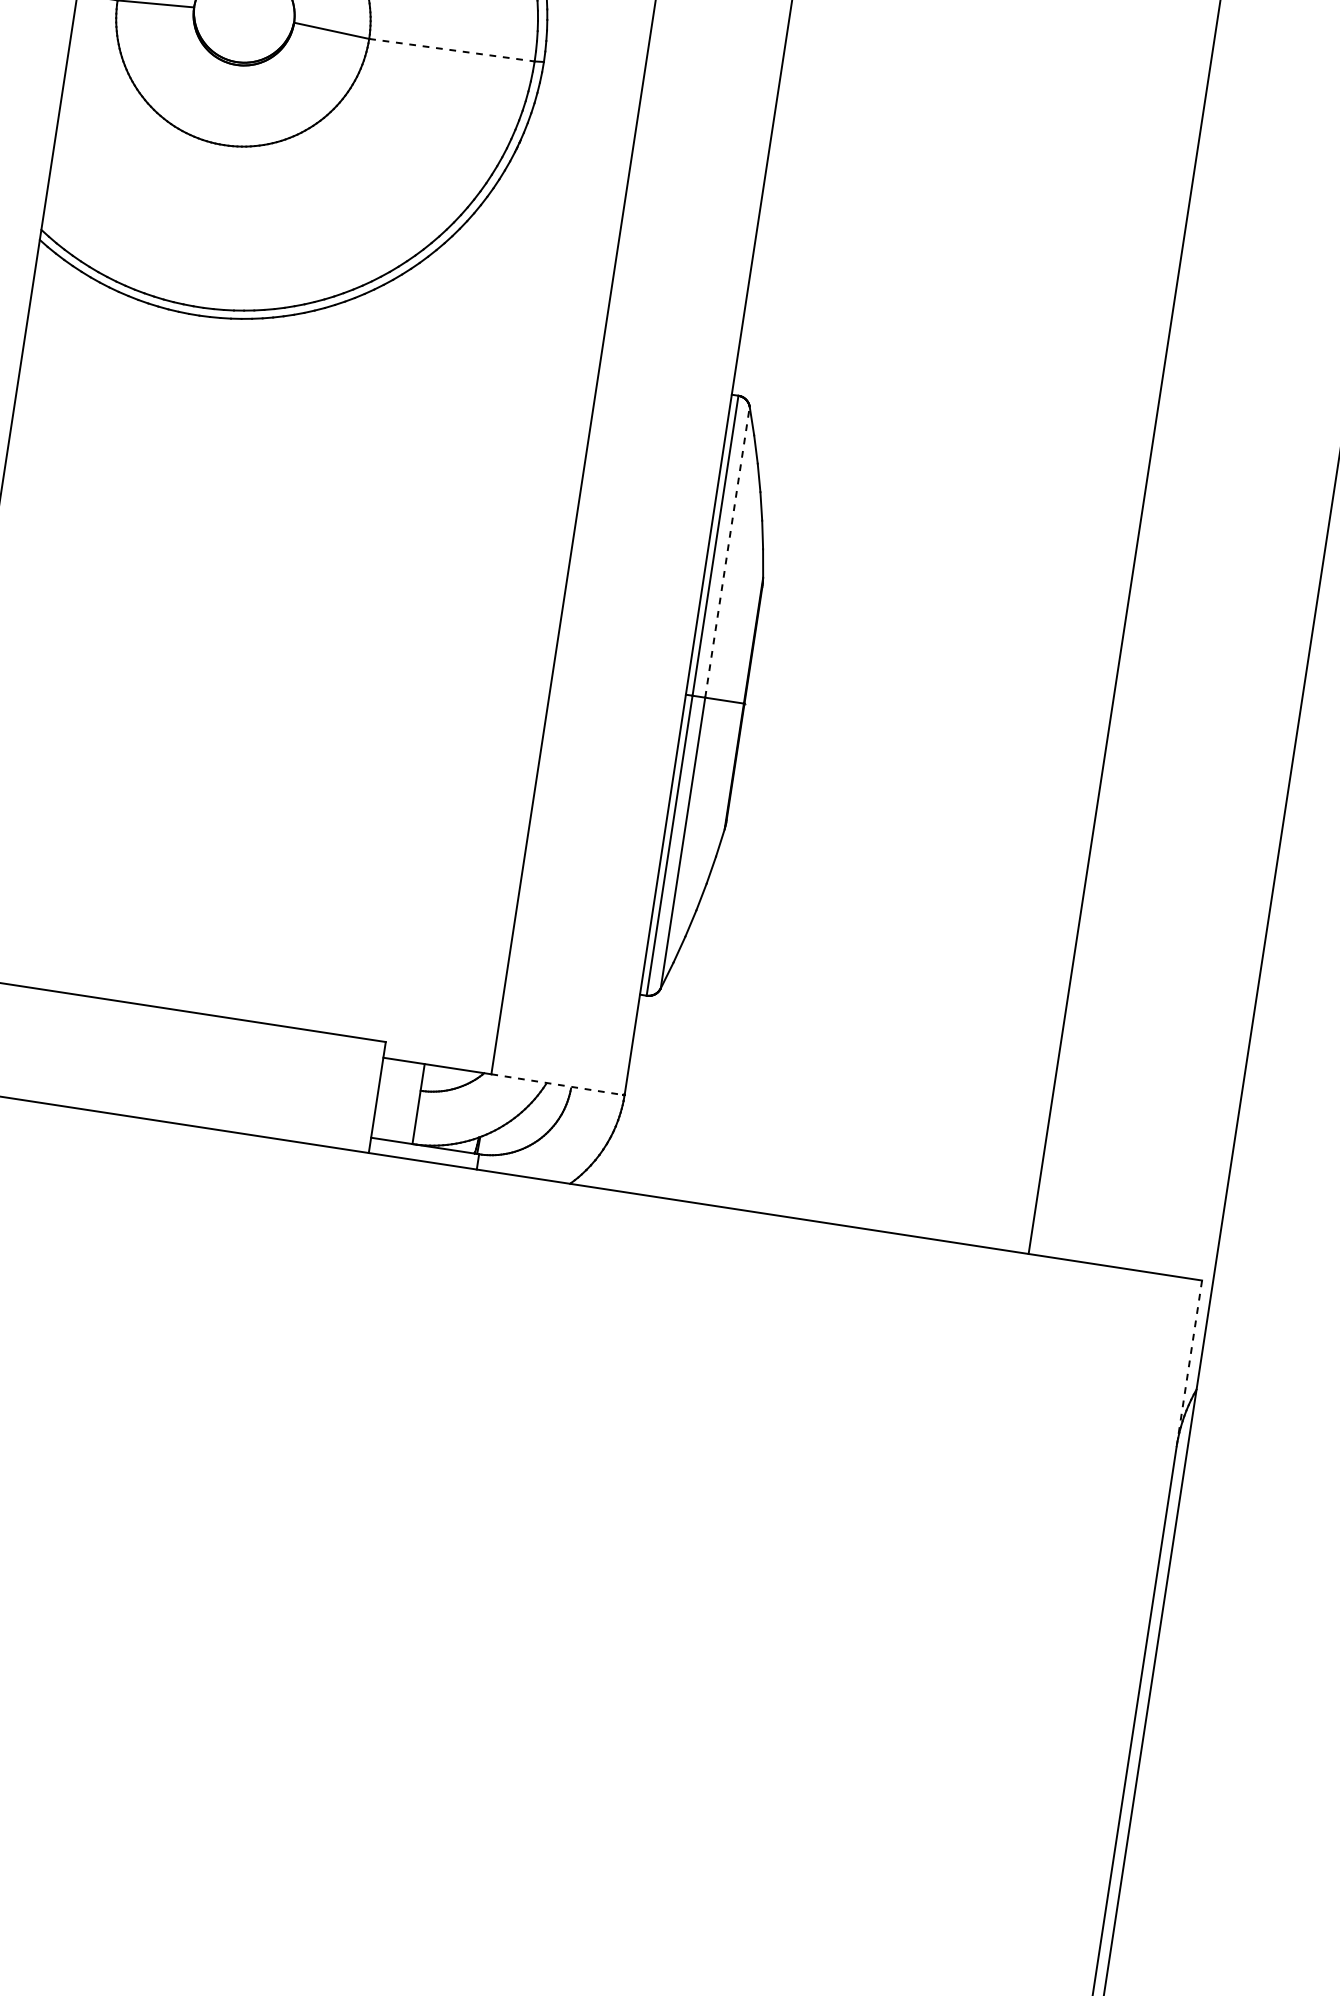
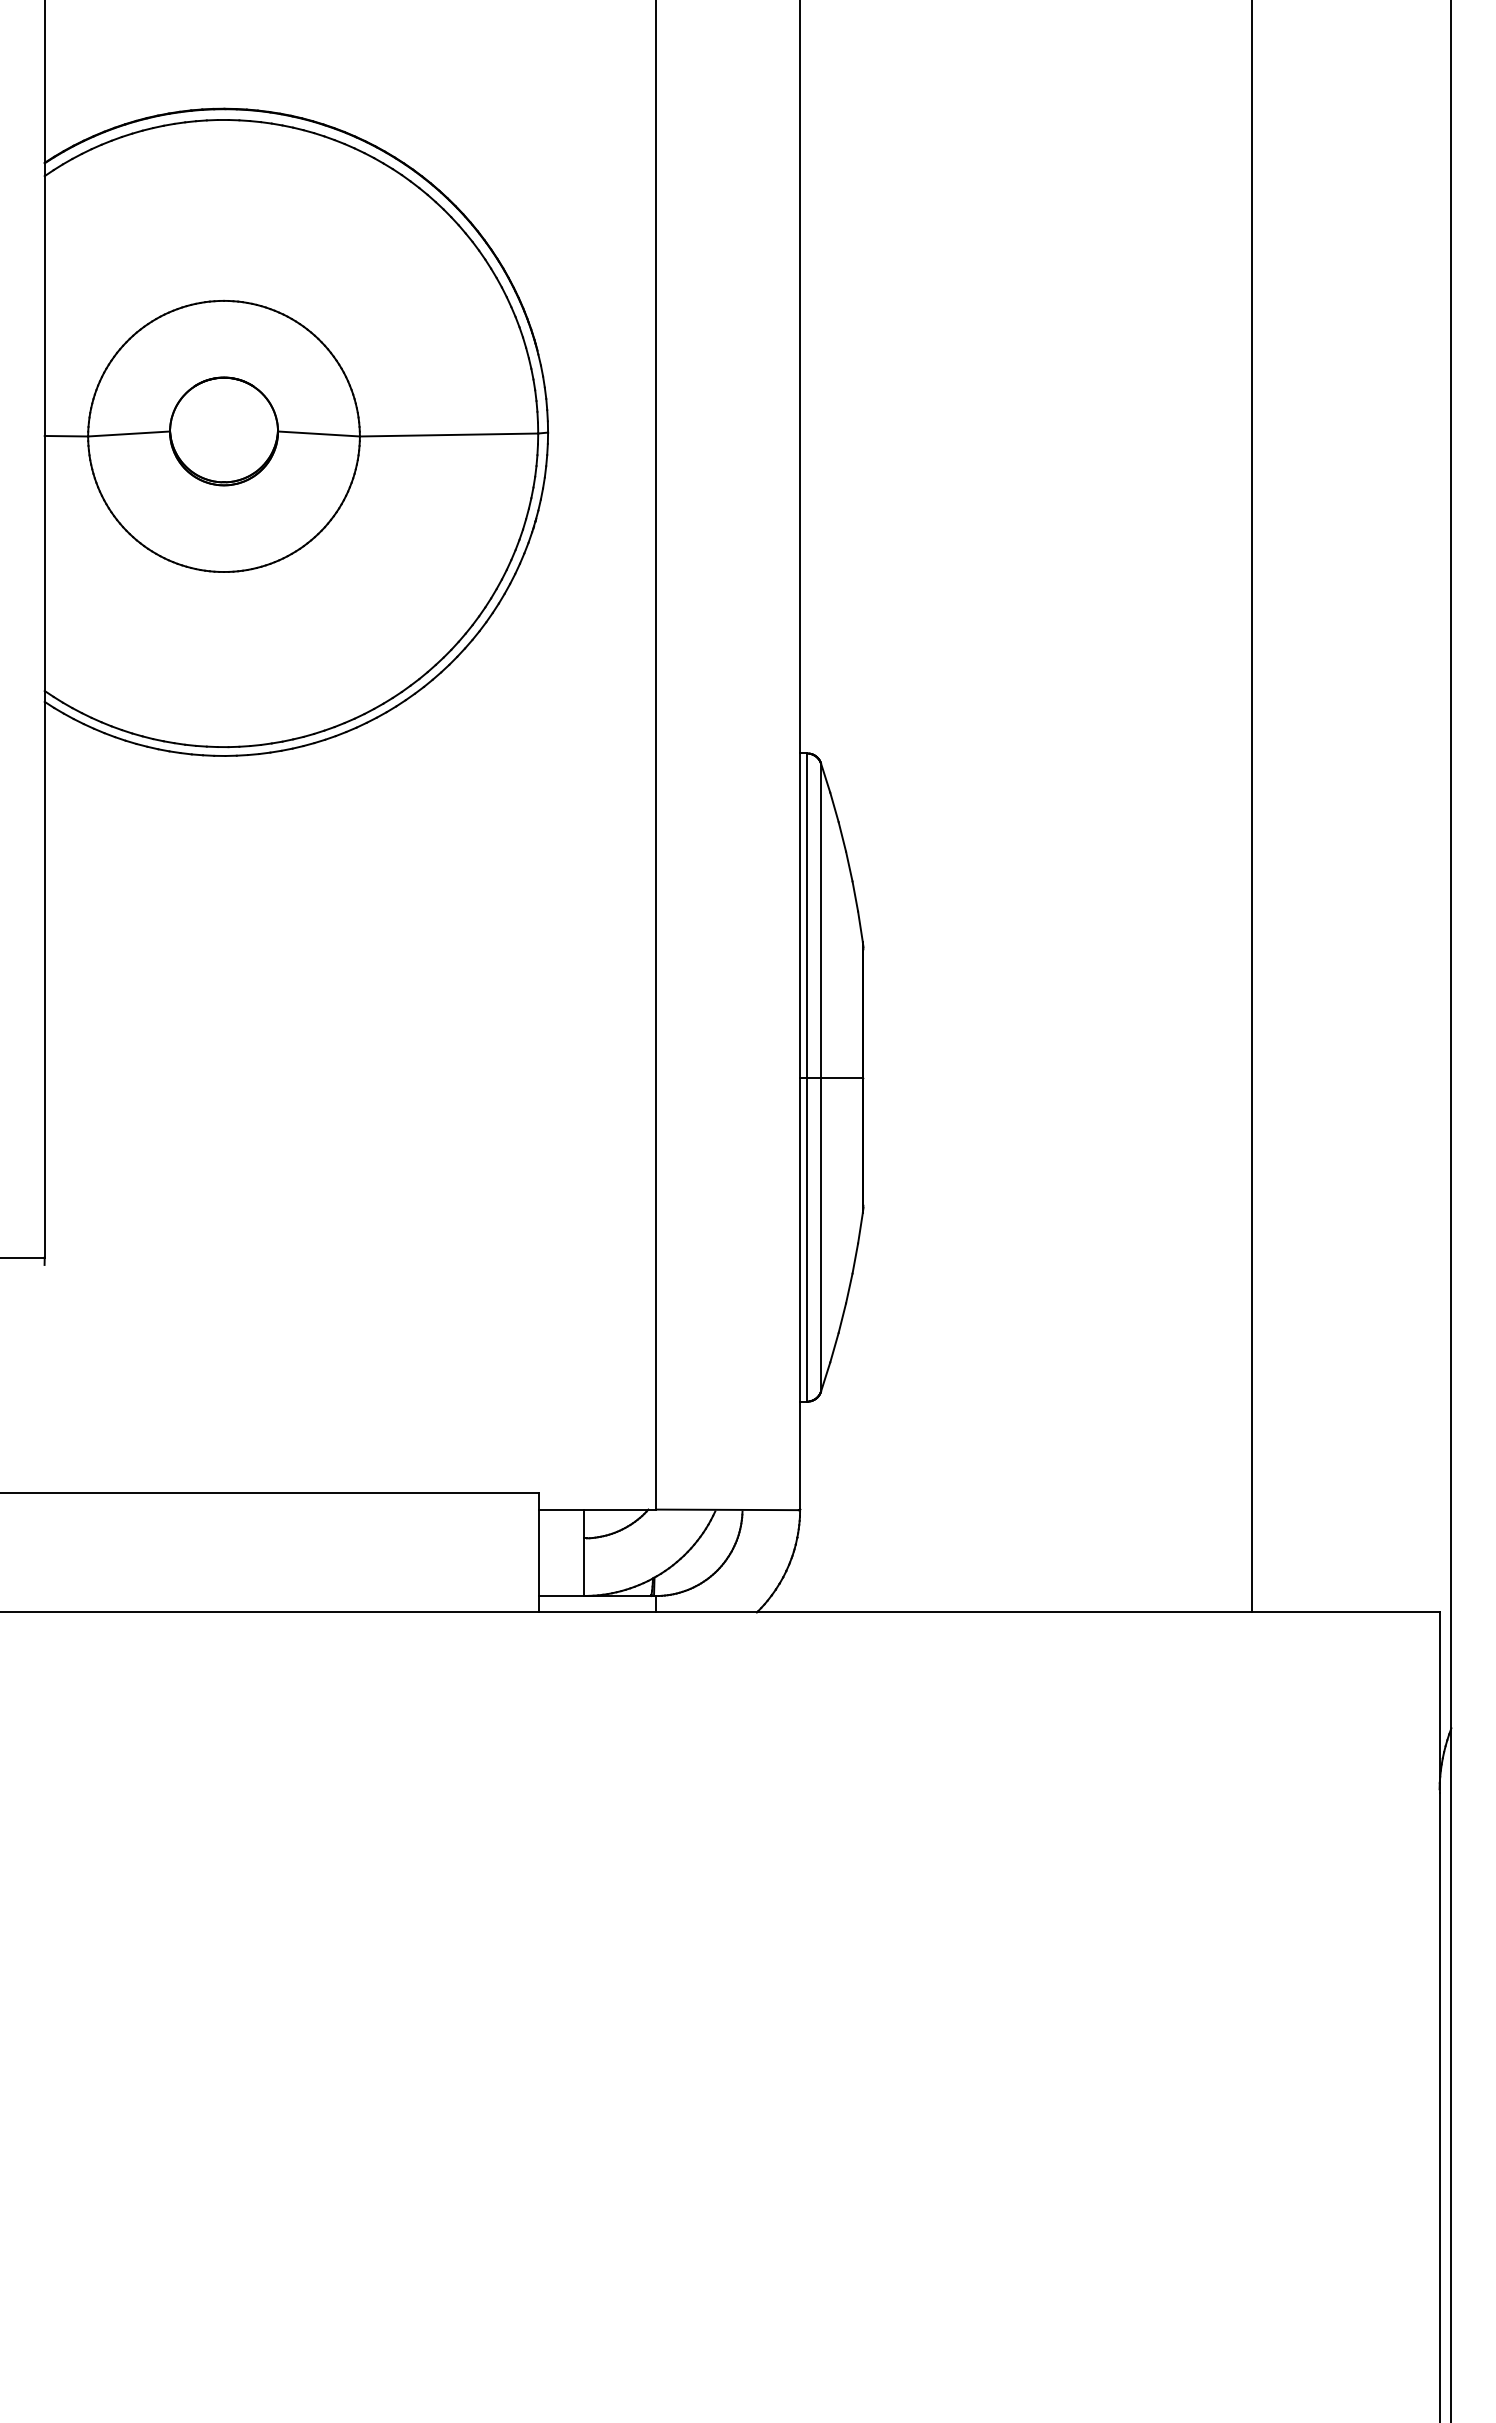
line: (452, 50) -> (449, 435), dashed -> solid
line: (728, 551) -> (821, 919), dashed -> solid
line: (557, 1084) -> (727, 1509), dashed -> solid
line: (1189, 1363) -> (1439, 1702), dashed -> solid

